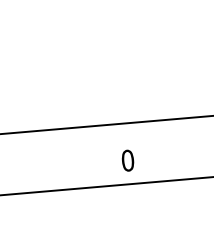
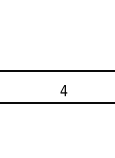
text: (127, 160) -> (63, 90), 0 -> 4

